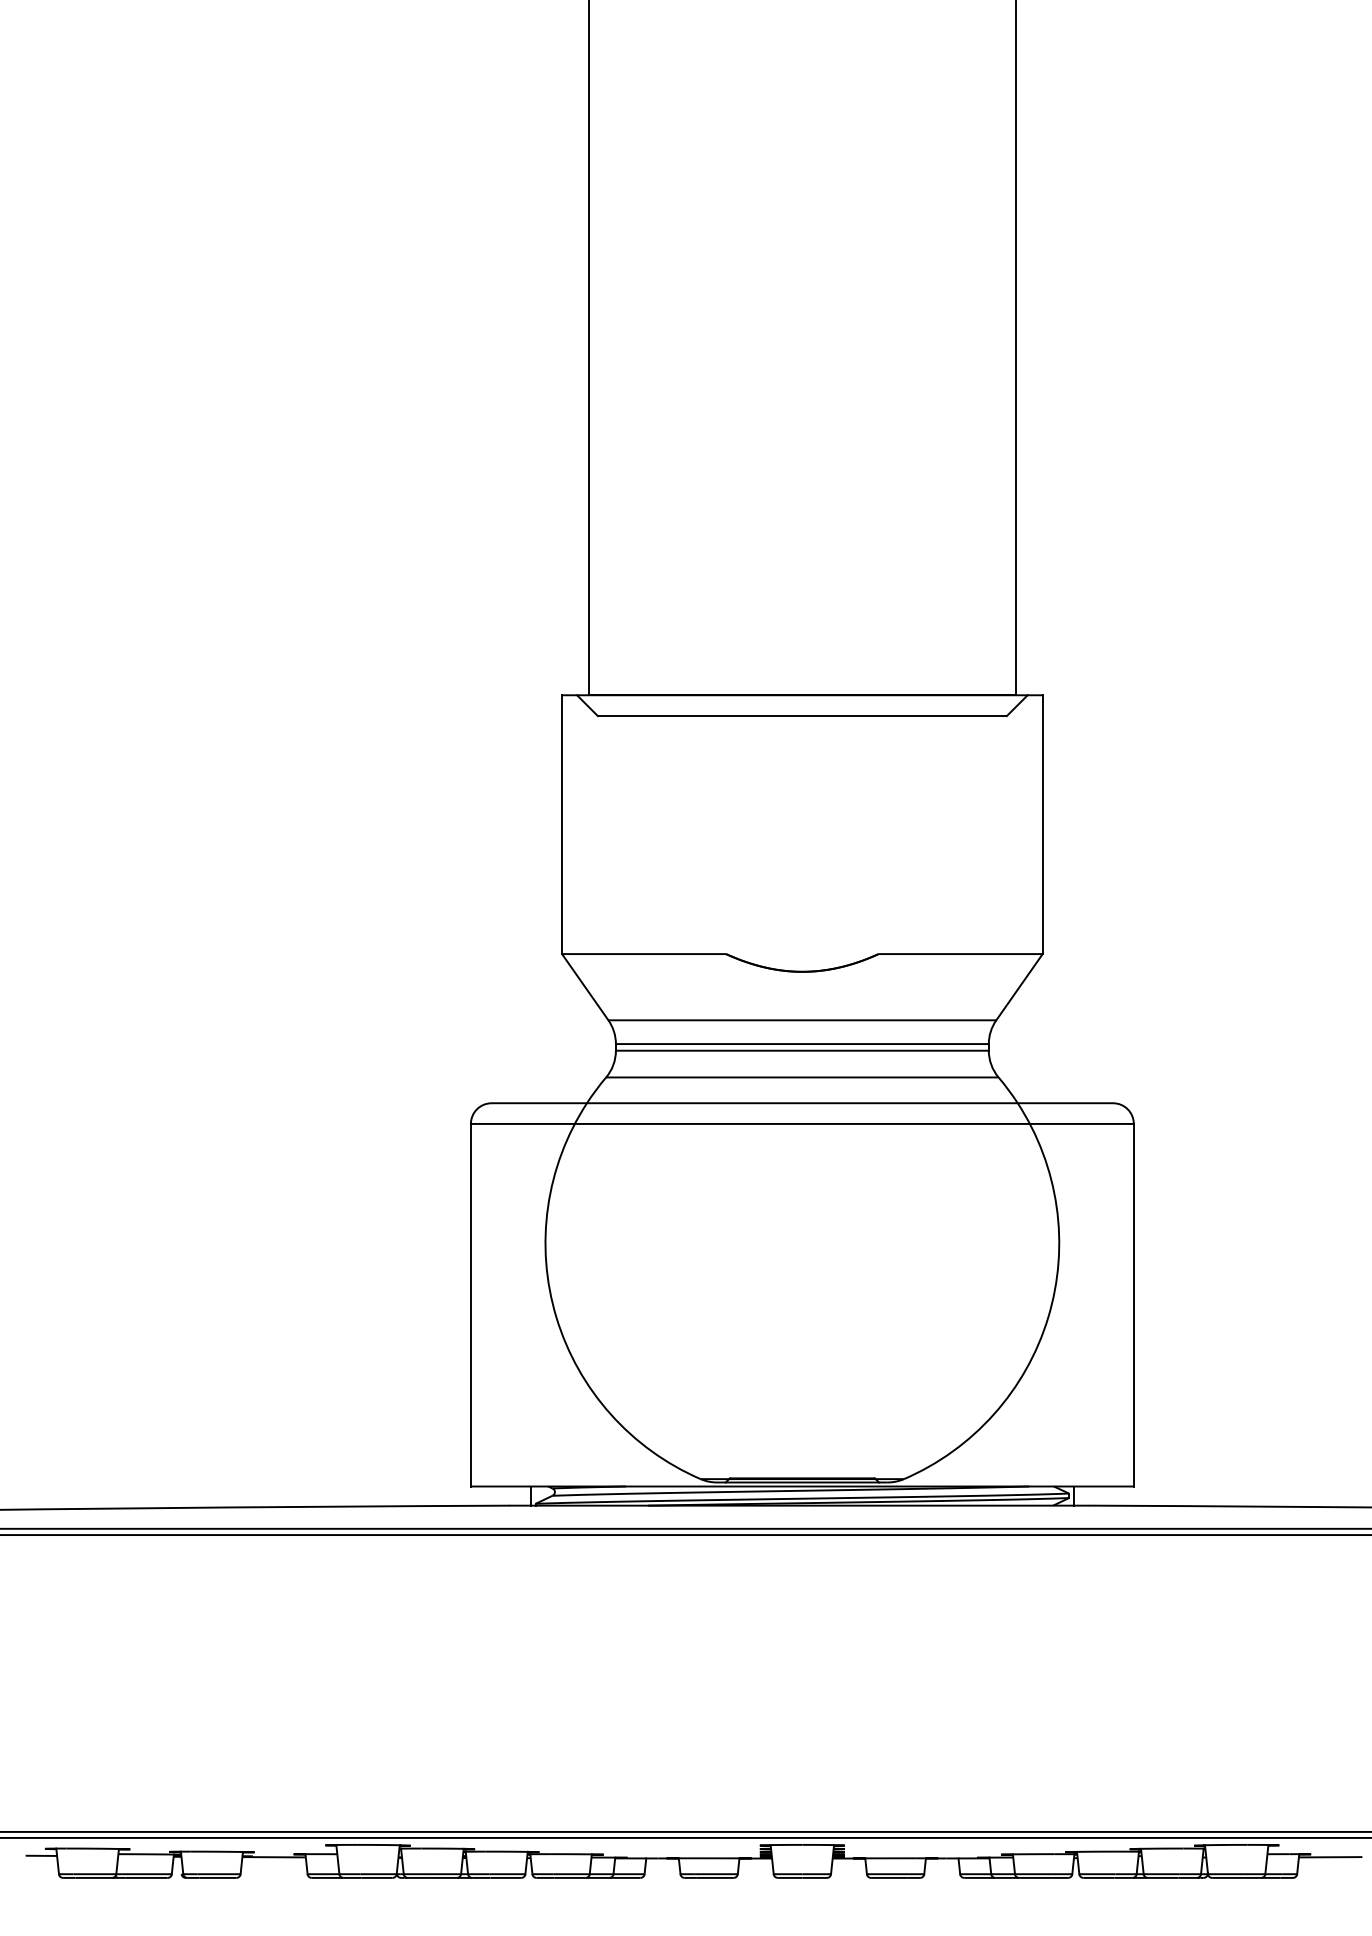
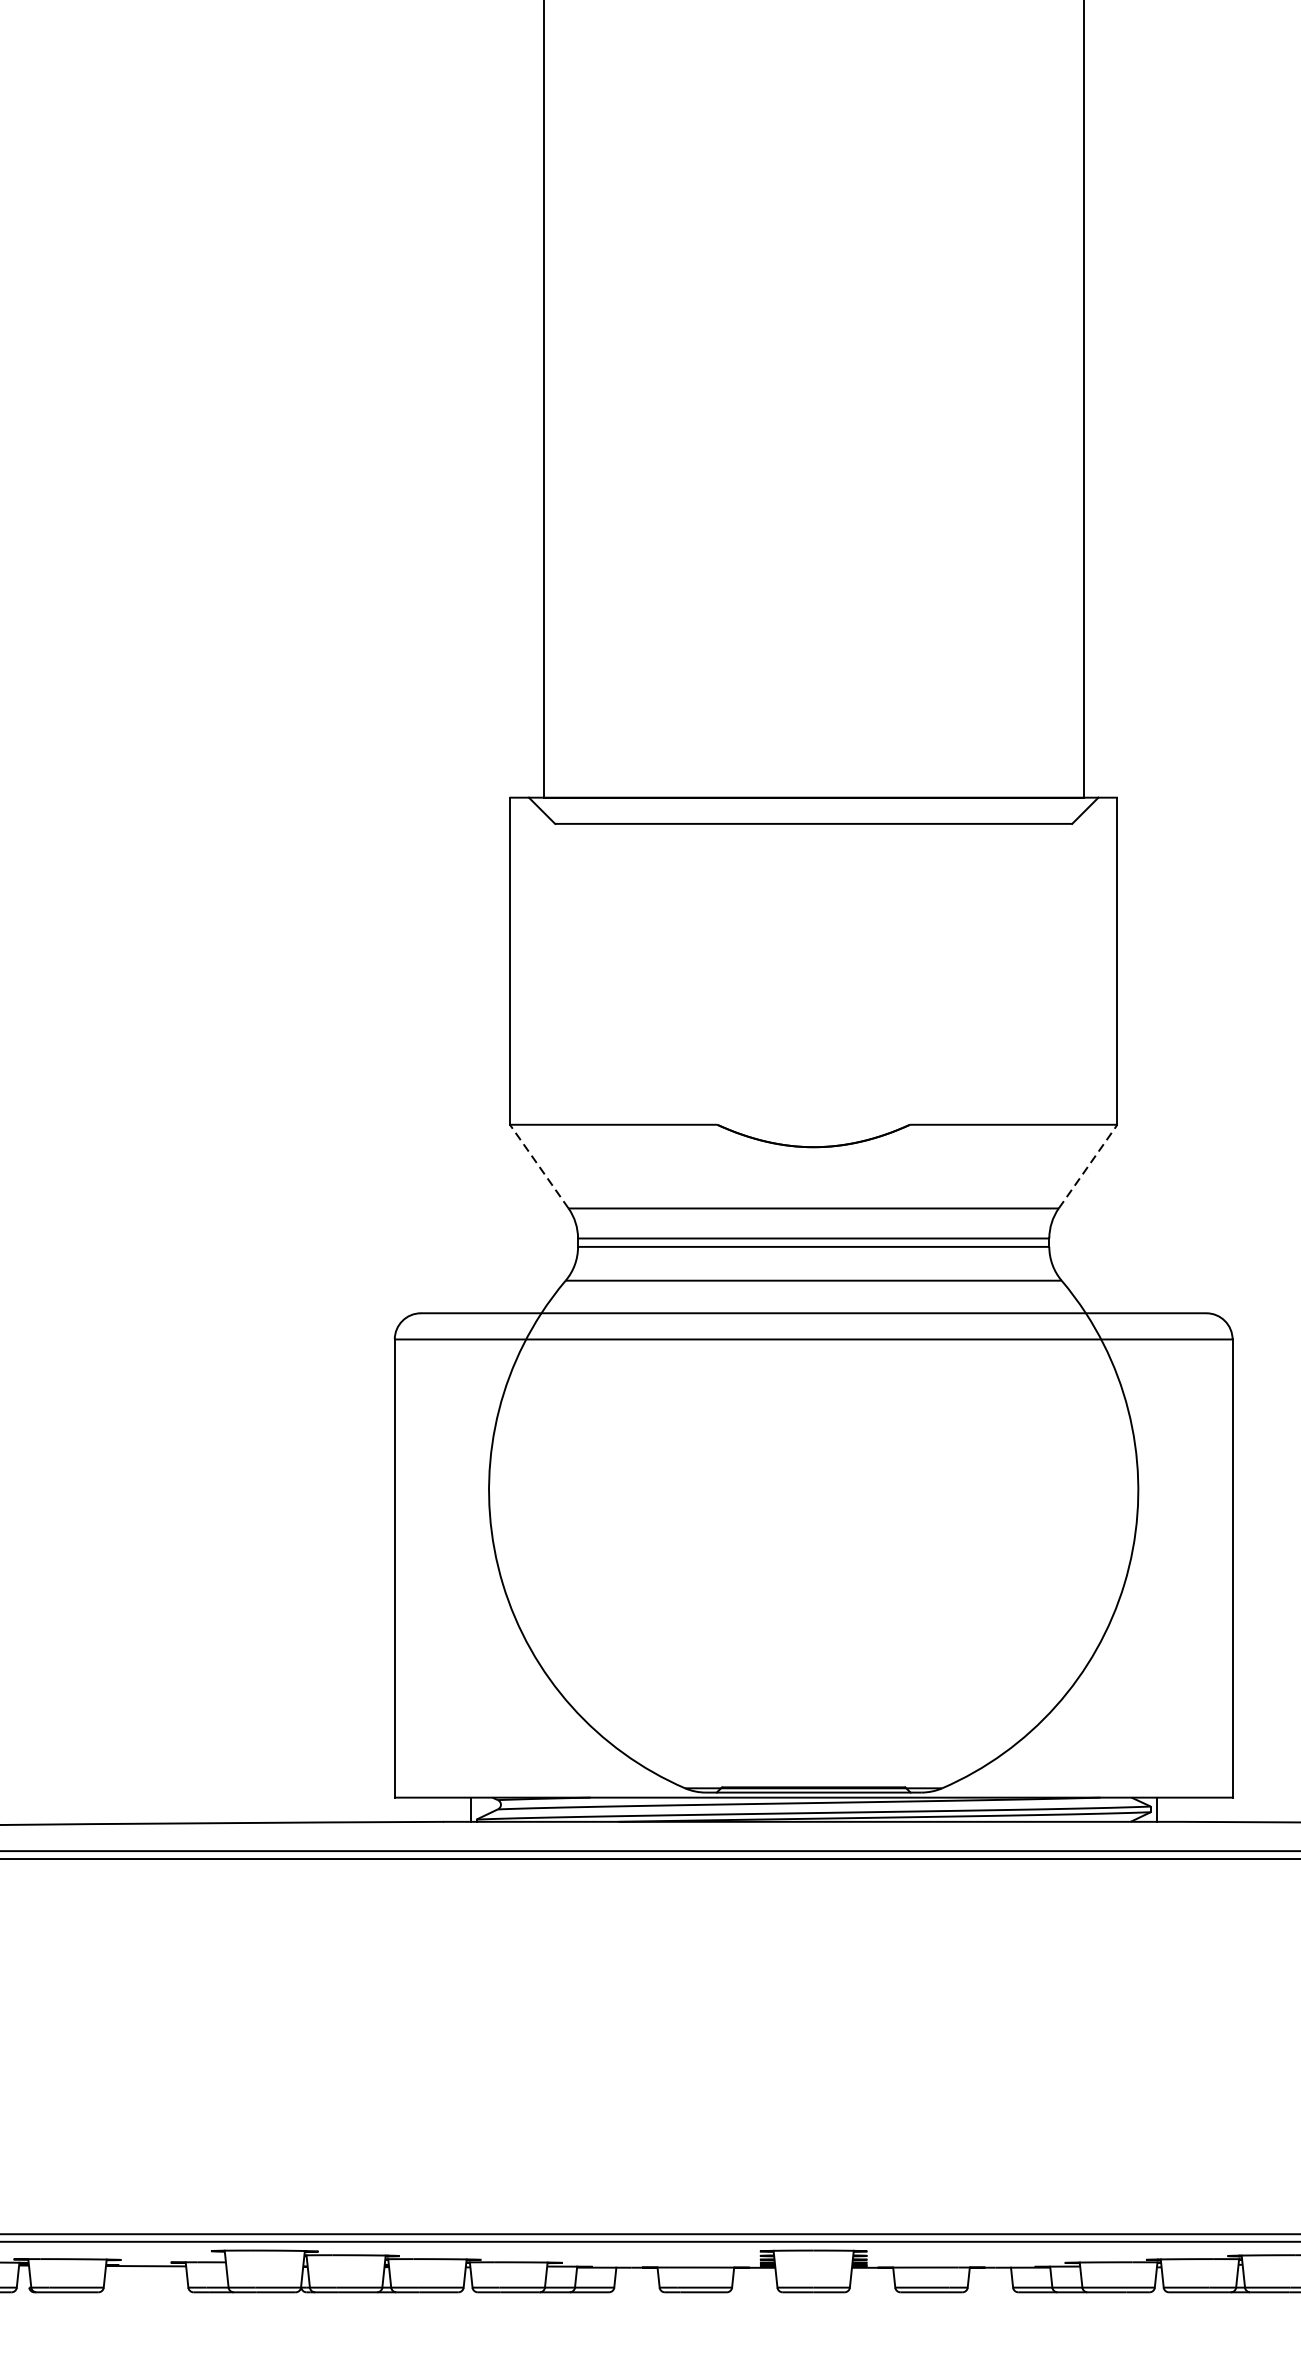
line: (584, 986) -> (538, 1165), solid -> dashed
line: (1019, 986) -> (1088, 1165), solid -> dashed

